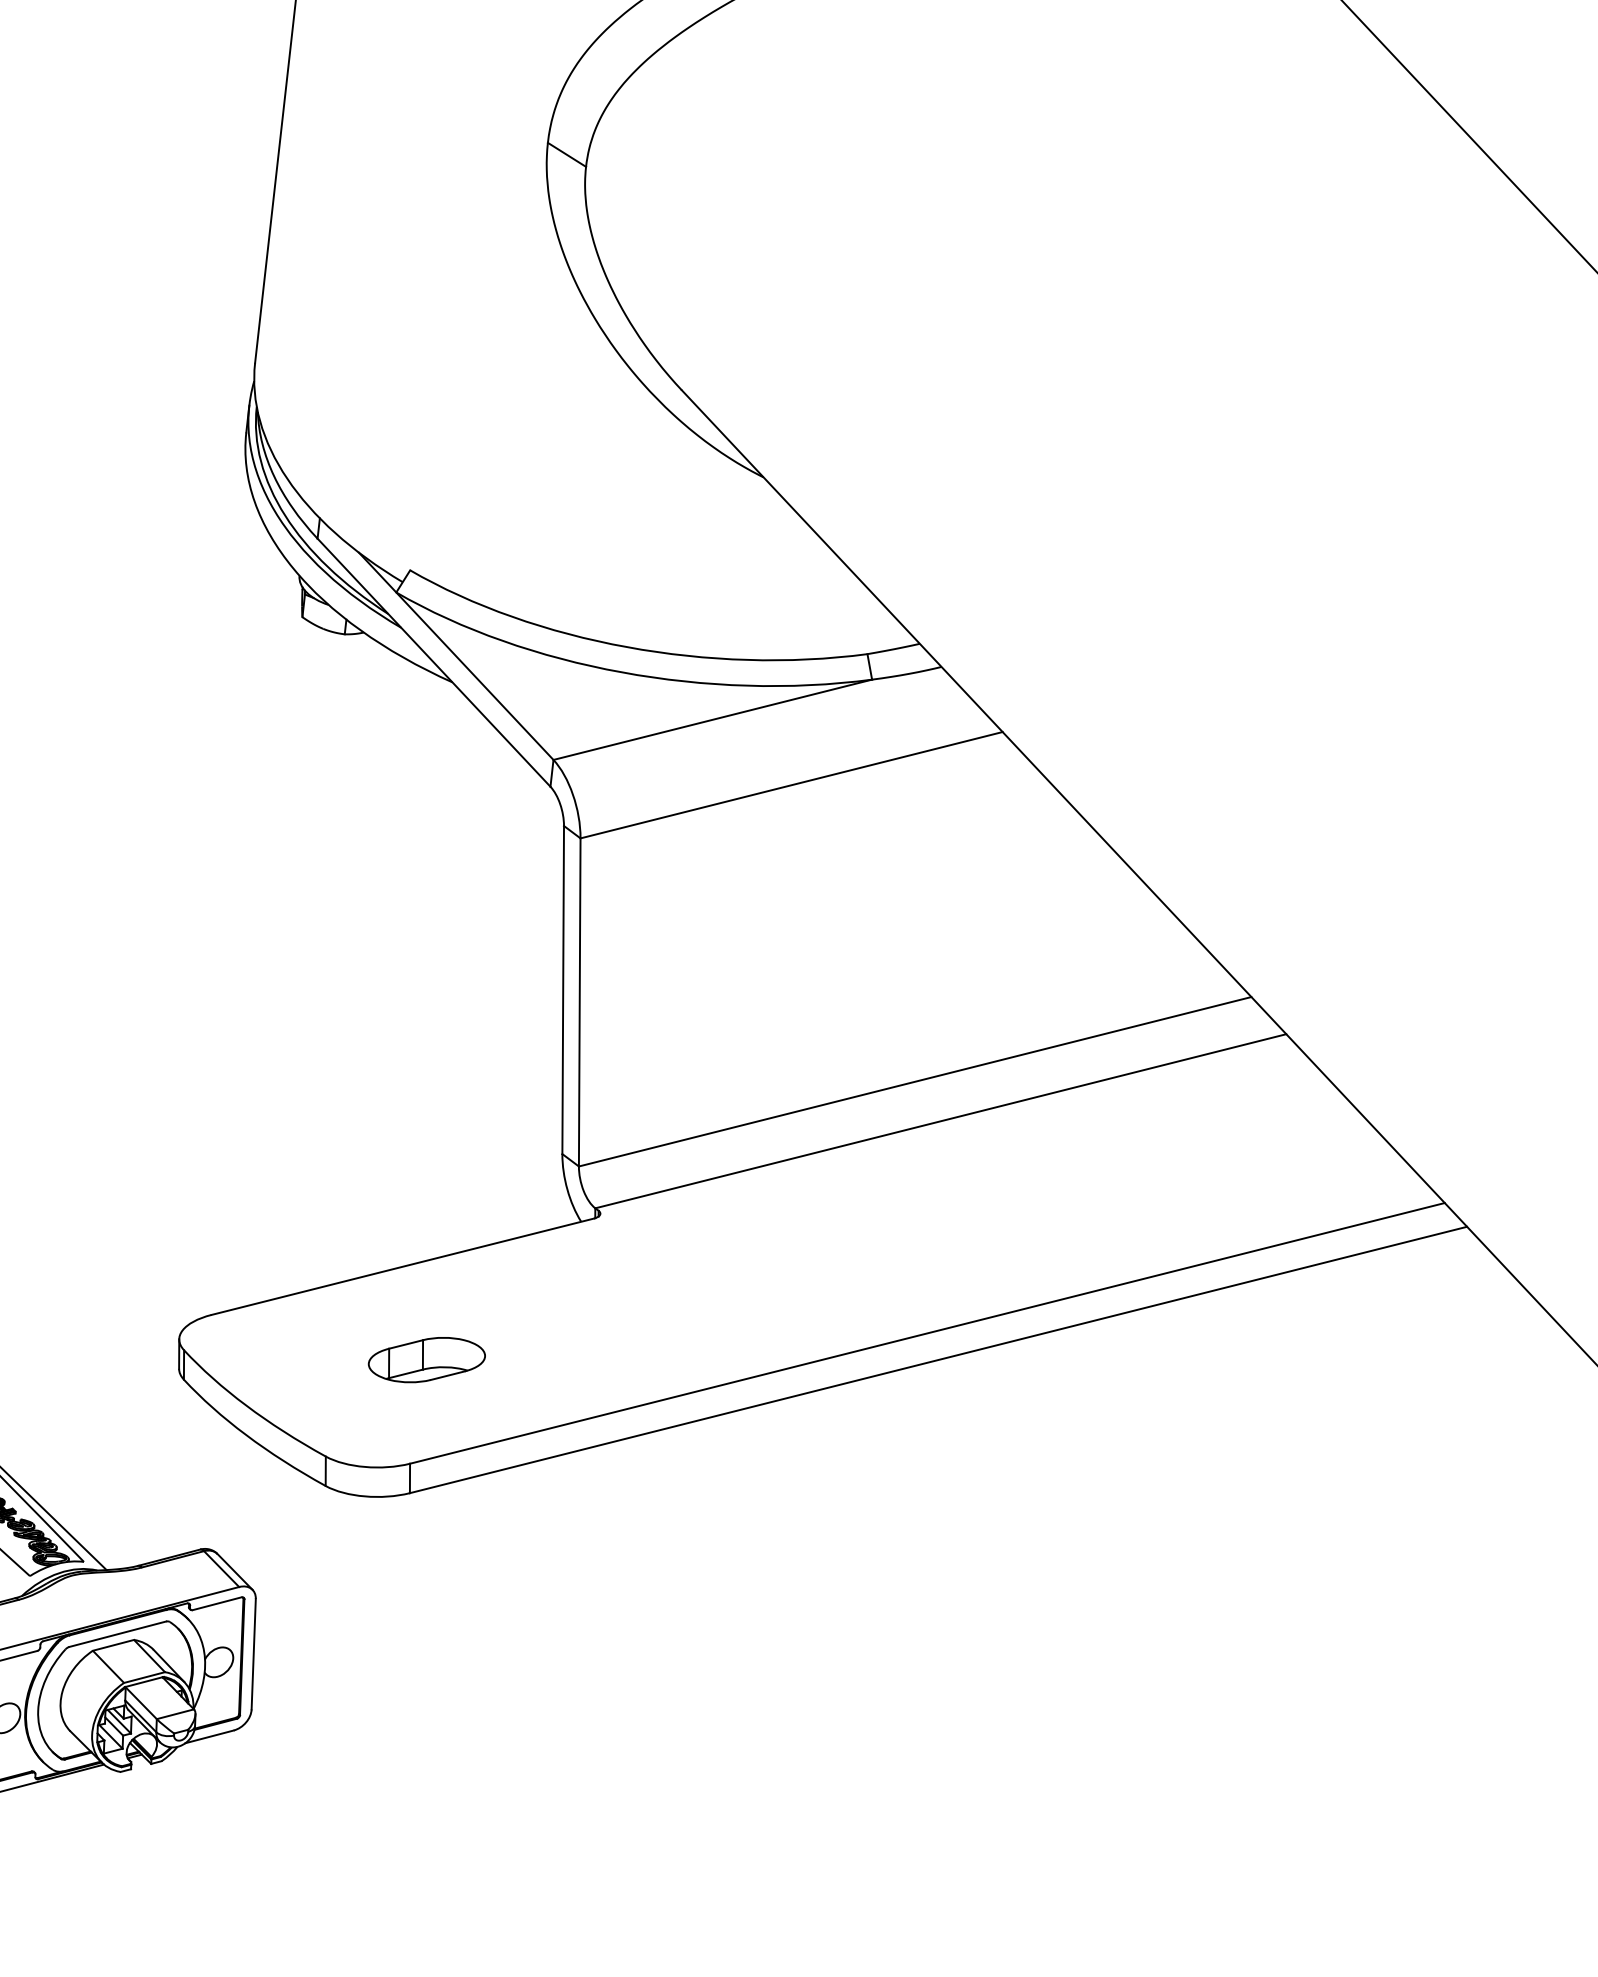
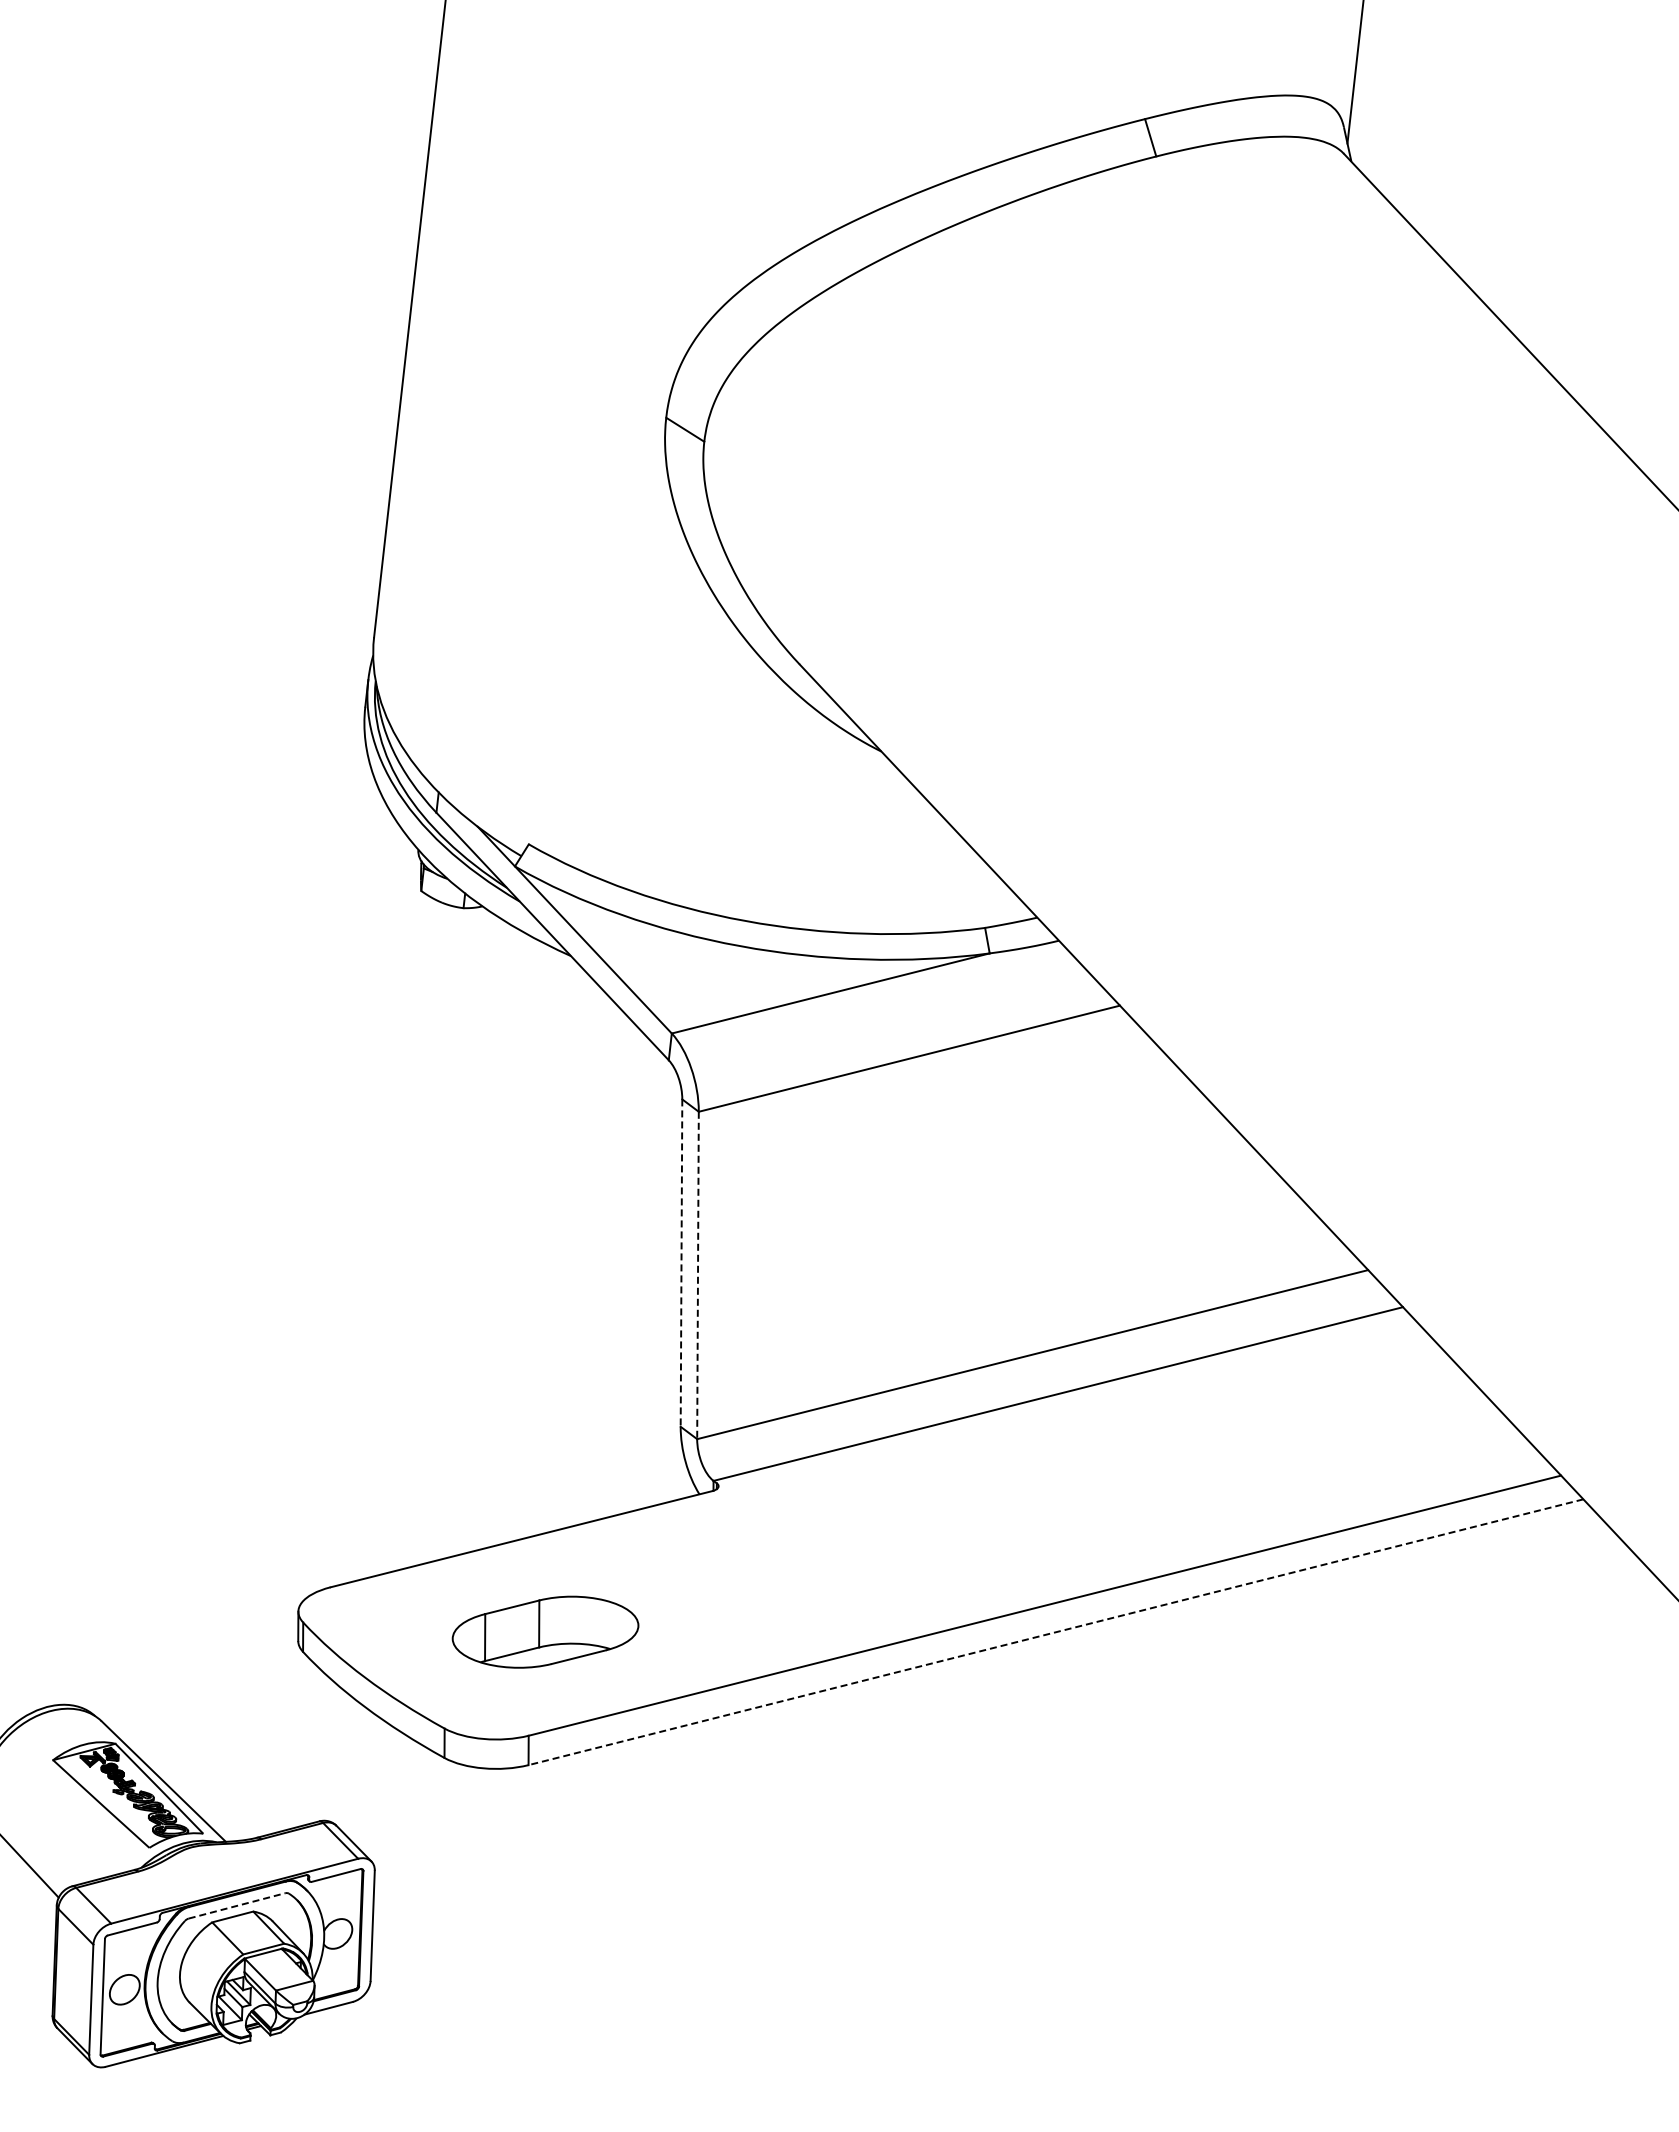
line: (563, 990) -> (681, 1263), solid -> dashed
line: (580, 1002) -> (698, 1275), solid -> dashed
part: (426, 1360) -> (545, 1632), size x1.6
line: (938, 1360) -> (1055, 1632), solid -> dashed
line: (118, 1633) -> (237, 1905), solid -> dashed

